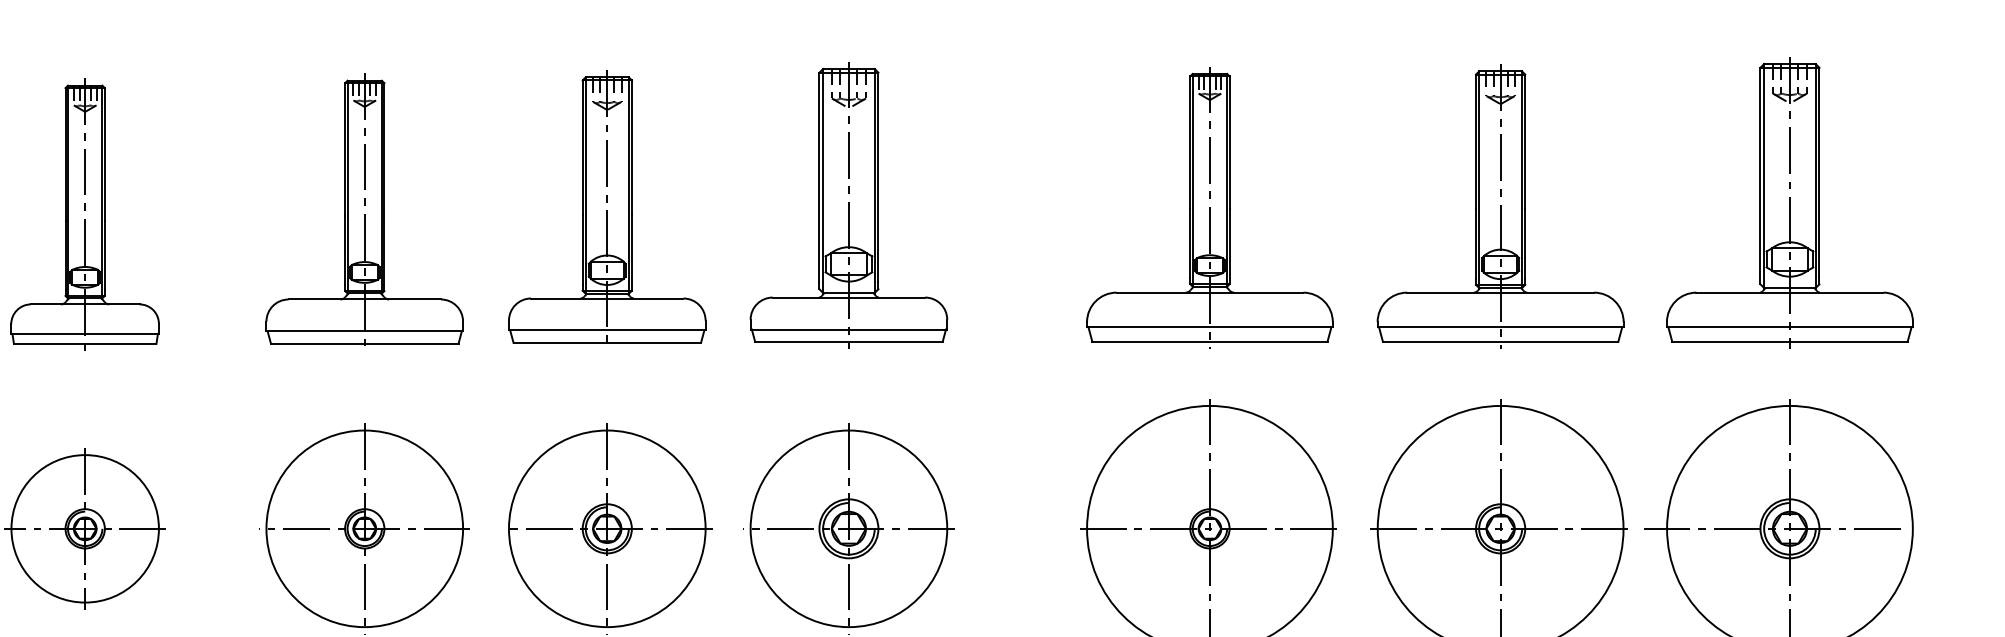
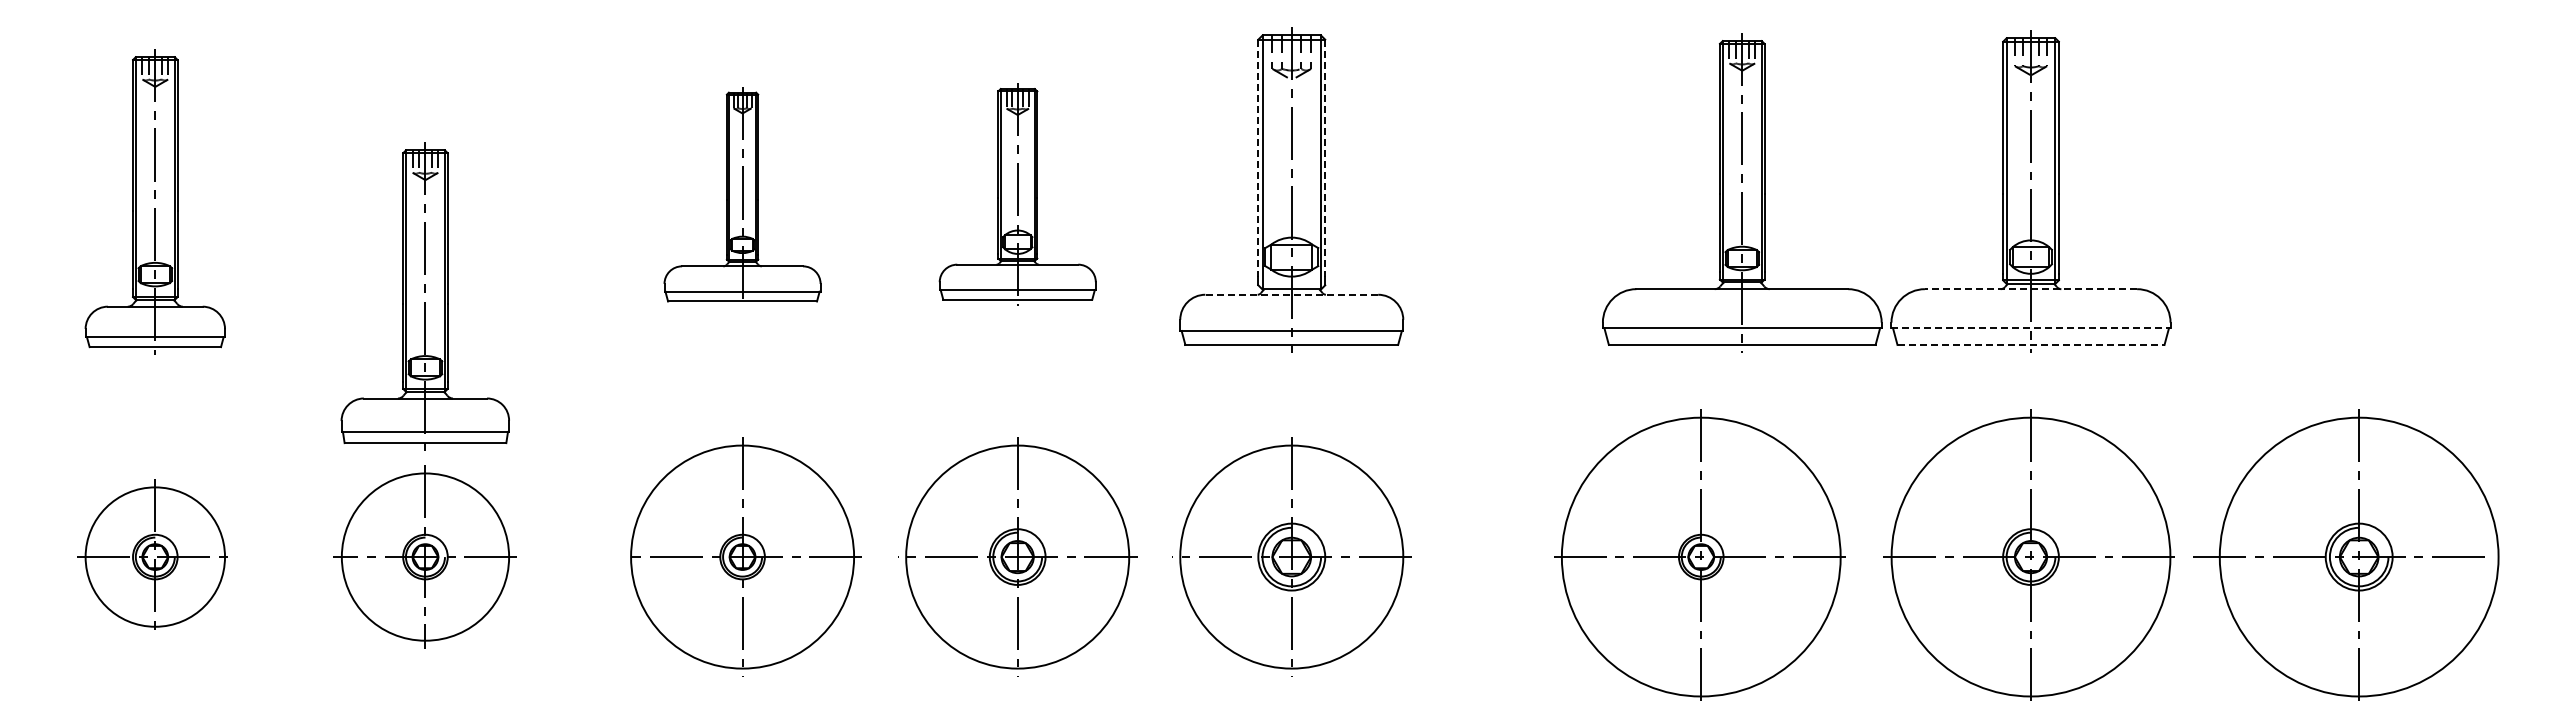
line: (819, 177) -> (1258, 158), solid -> dashed
line: (878, 177) -> (1325, 158), solid -> dashed
part: (1789, 203) -> (2358, 187), removed
part: (607, 206) -> (1017, 191), size x0.7
part: (1210, 207) -> (1742, 192), moved
part: (364, 209) -> (742, 194), size x0.7
part: (84, 214) -> (424, 296), moved
line: (1500, 292) -> (2030, 289), solid -> dashed
line: (848, 297) -> (1291, 294), solid -> dashed
line: (1501, 327) -> (2031, 328), solid -> dashed
line: (1501, 341) -> (2031, 344), solid -> dashed

